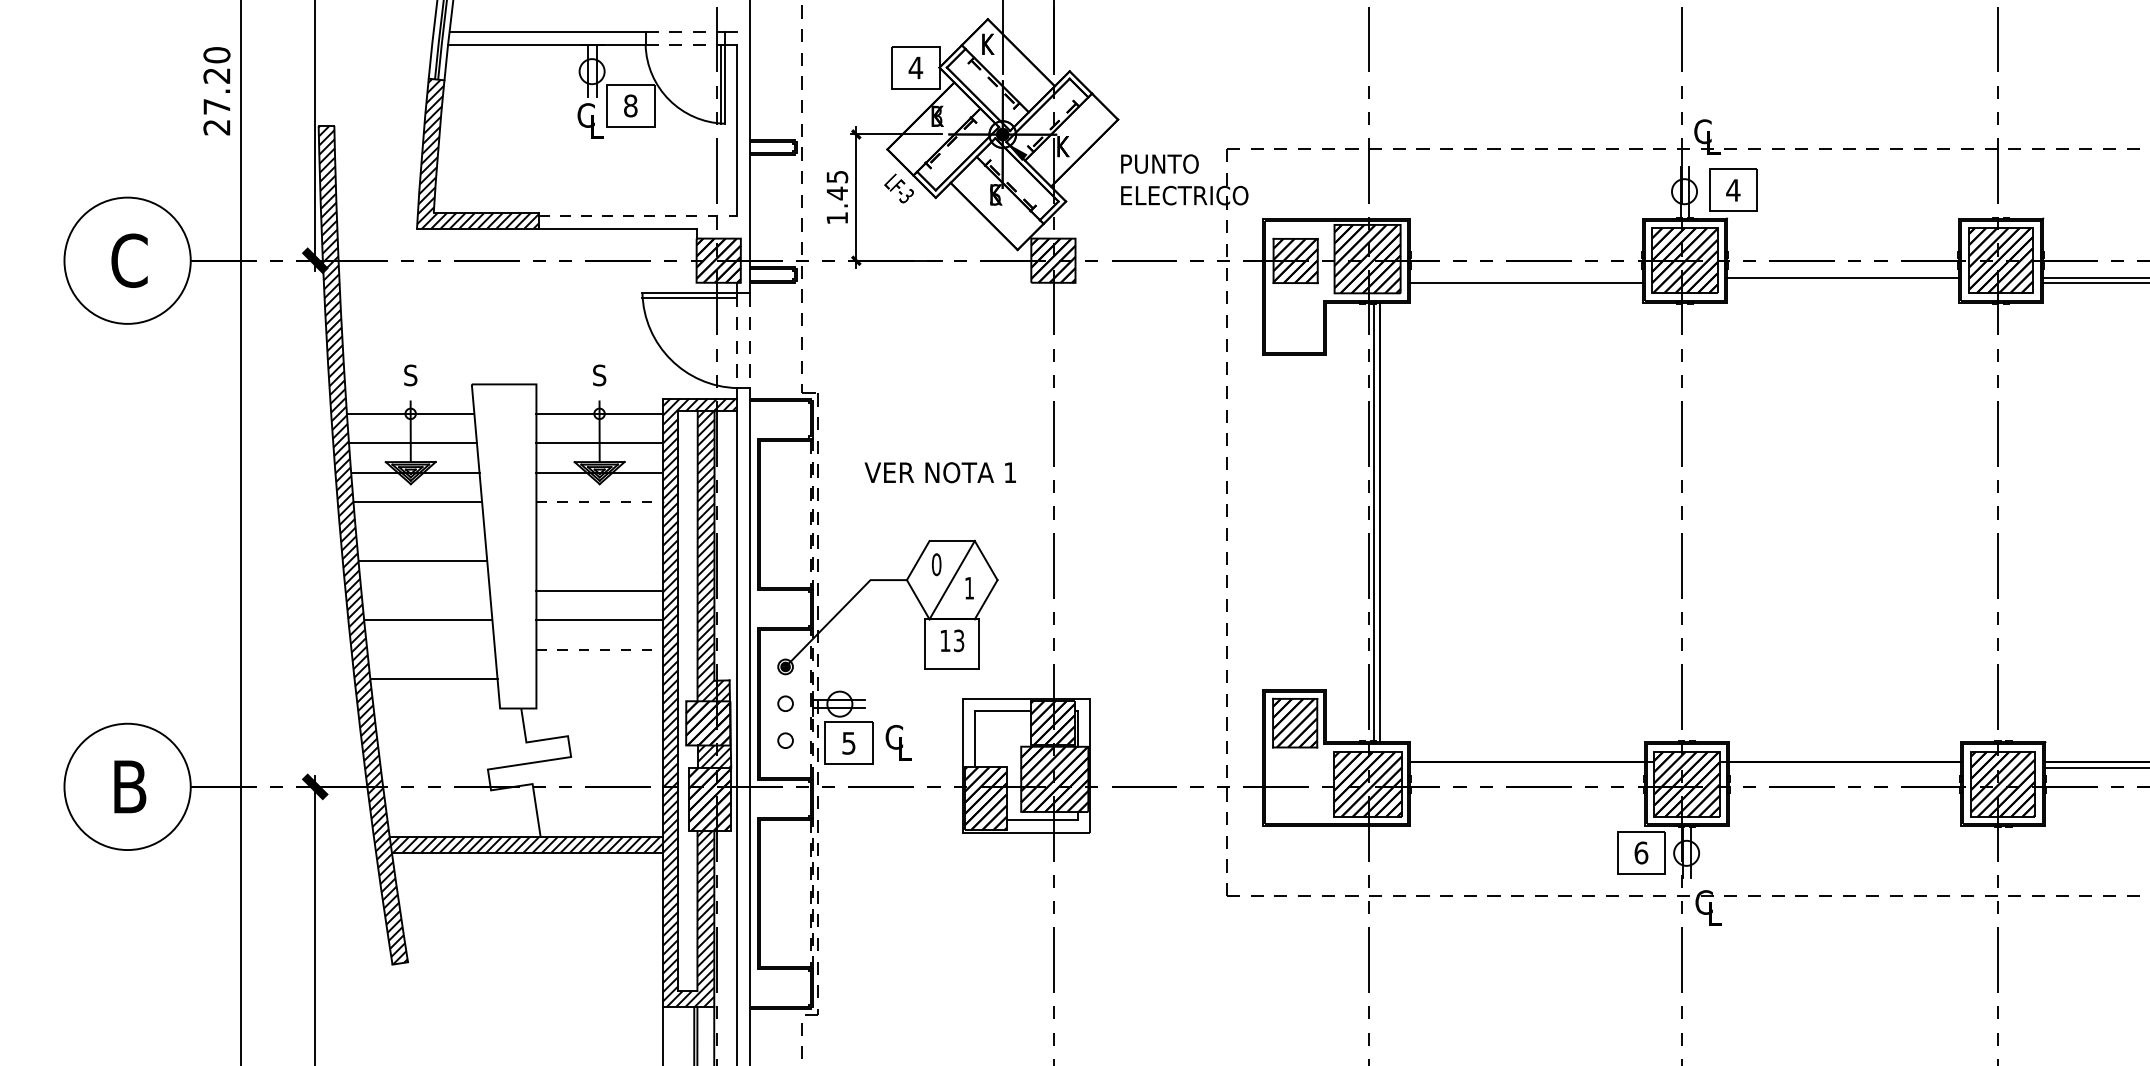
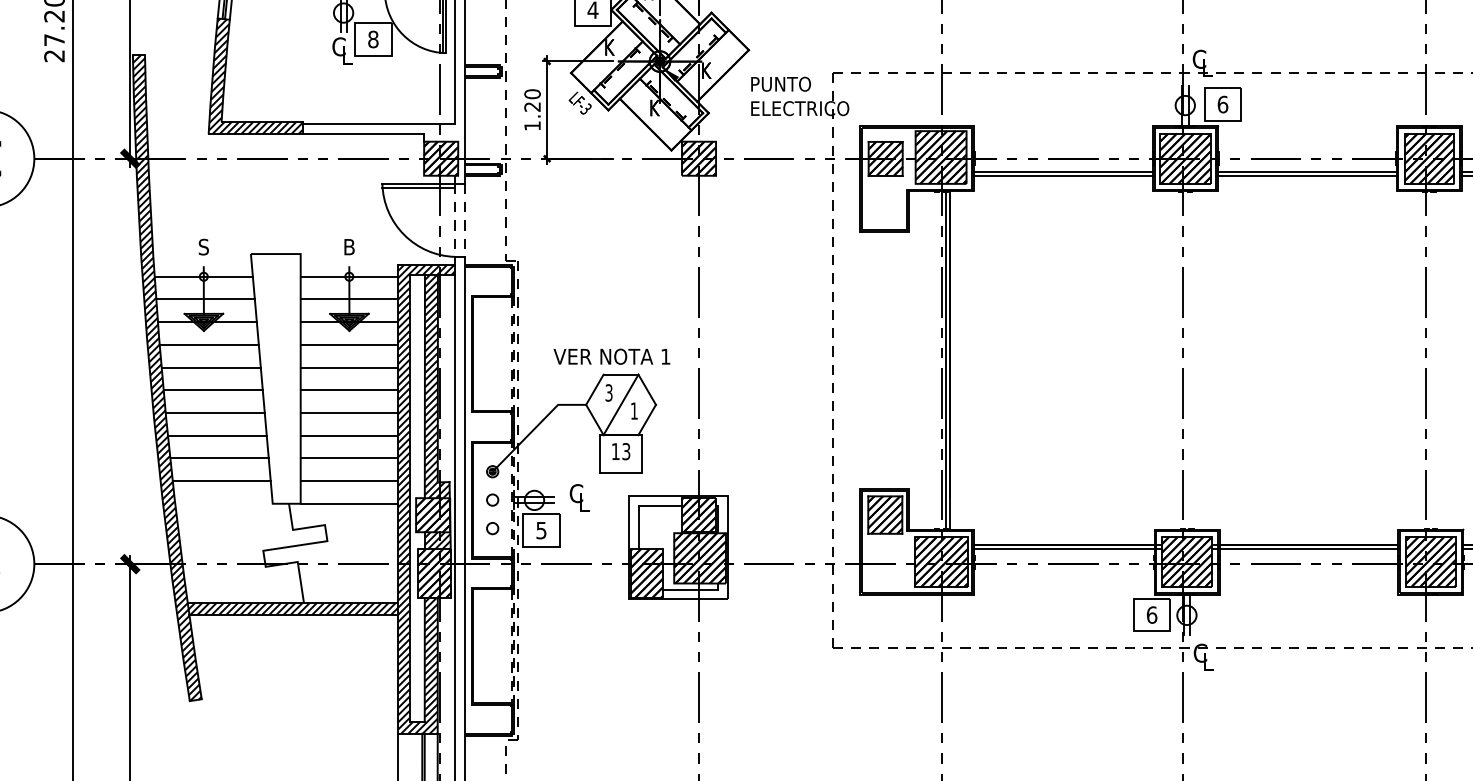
text: (936, 115) -> (608, 46), B -> K
text: (837, 185) -> (532, 100), 1.45 -> 1.20
text: (1733, 190) -> (1223, 104), 4 -> 6
text: (996, 194) -> (655, 107), S -> K
line: (638, 216) -> (379, 124), dashed -> solid
line: (1526, 277) -> (1063, 171), added
line: (1842, 282) -> (1307, 175), added
text: (599, 375) -> (349, 247), S -> B
text: (939, 472) -> (611, 356), moved
line: (600, 502) -> (350, 345), dashed -> solid
line: (420, 531) -> (211, 367), added
line: (599, 531) -> (349, 367), added
line: (599, 561) -> (349, 390), added
text: (936, 564) -> (608, 392), 0 -> 3
line: (425, 590) -> (215, 412), added
line: (430, 649) -> (219, 458), added
line: (600, 649) -> (350, 458), dashed -> solid
line: (599, 679) -> (349, 481), added
line: (599, 708) -> (349, 503), added
text: (898, 742) -> (579, 497), moved
line: (1532, 767) -> (1068, 549), added
line: (1840, 767) -> (1305, 549), added

